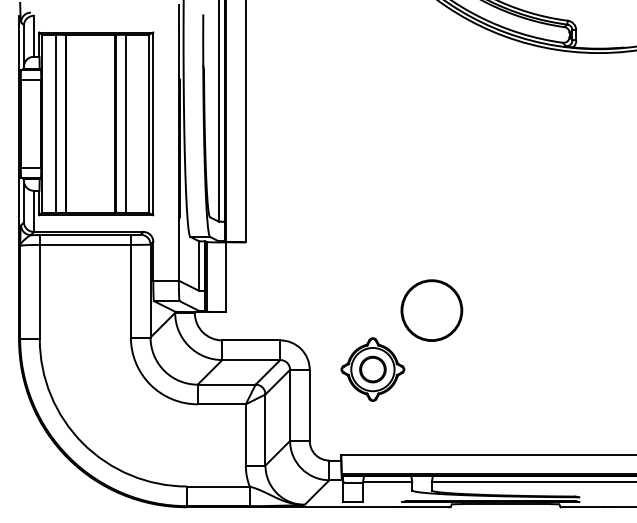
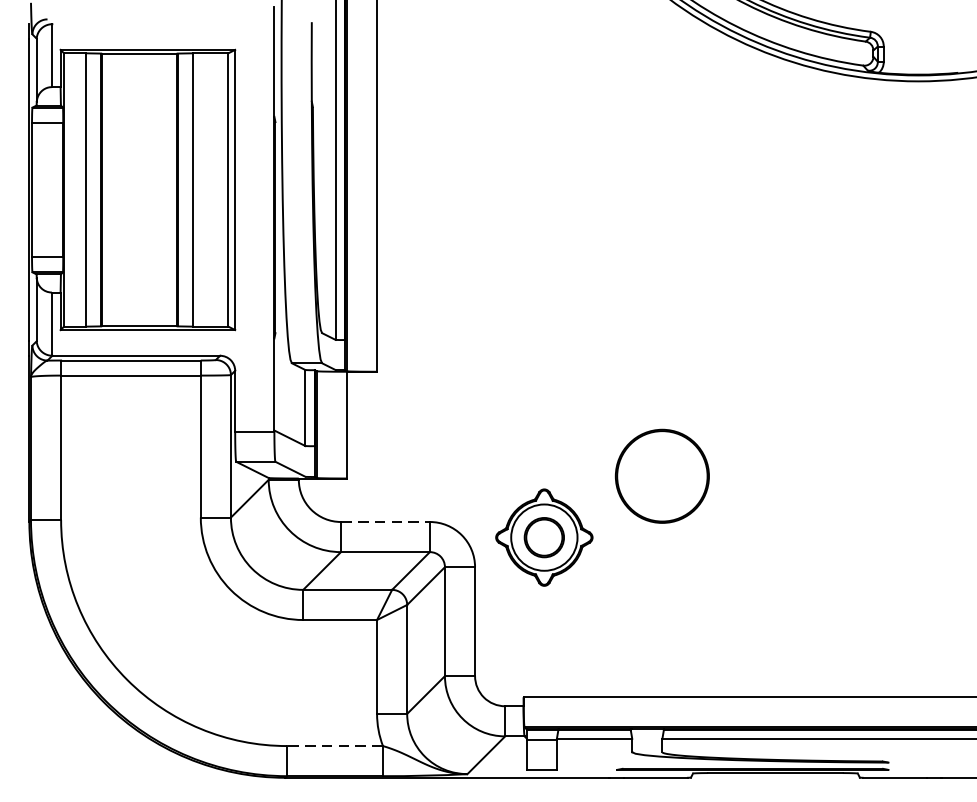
line: (251, 340) -> (385, 522), solid -> dashed
part: (372, 369) -> (543, 537), moved
line: (217, 486) -> (333, 746), solid -> dashed

